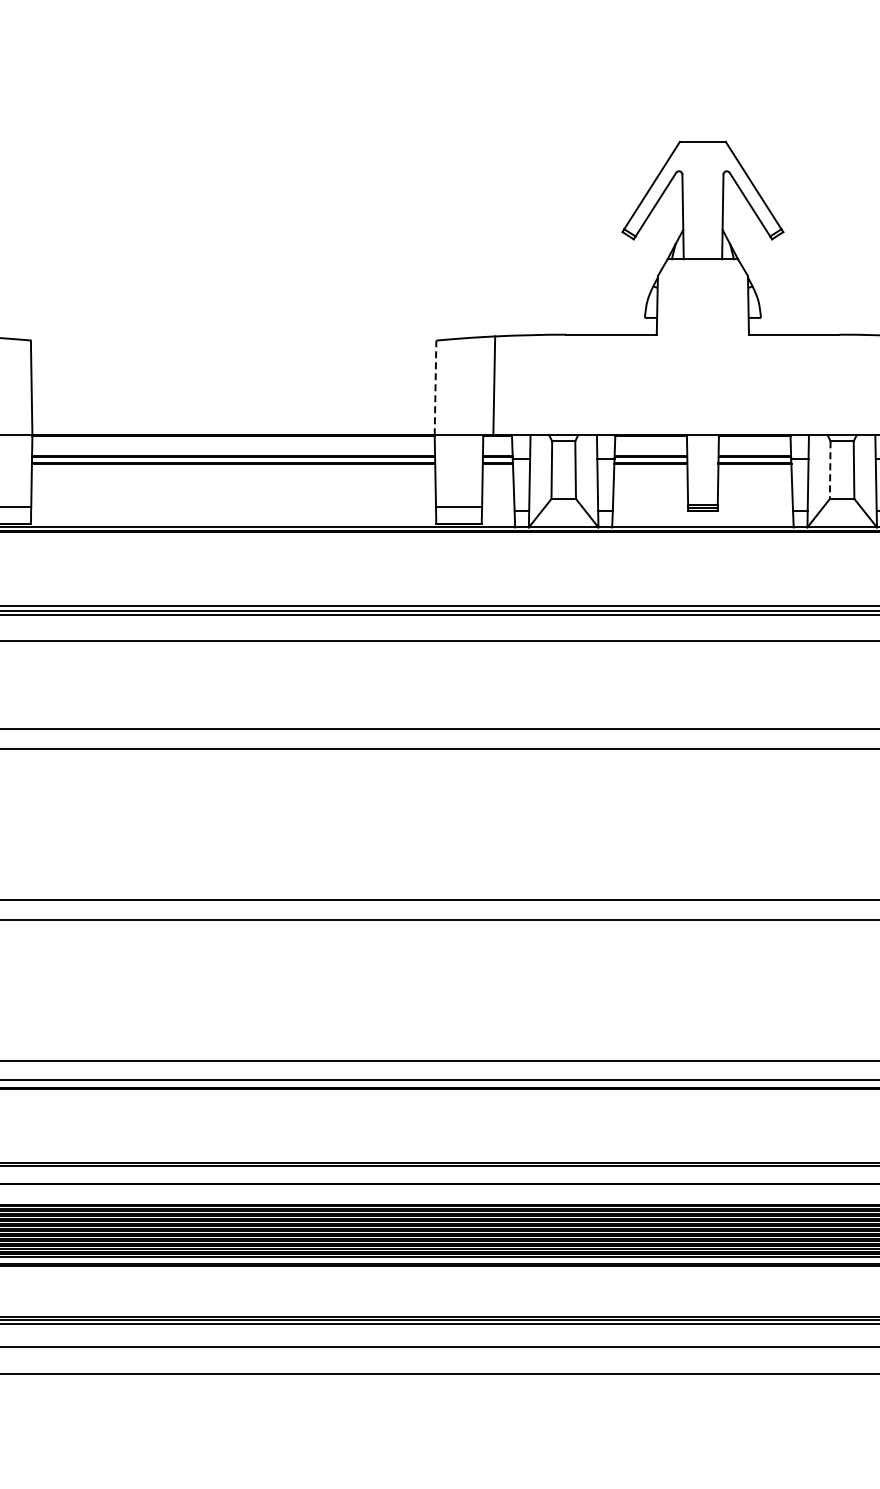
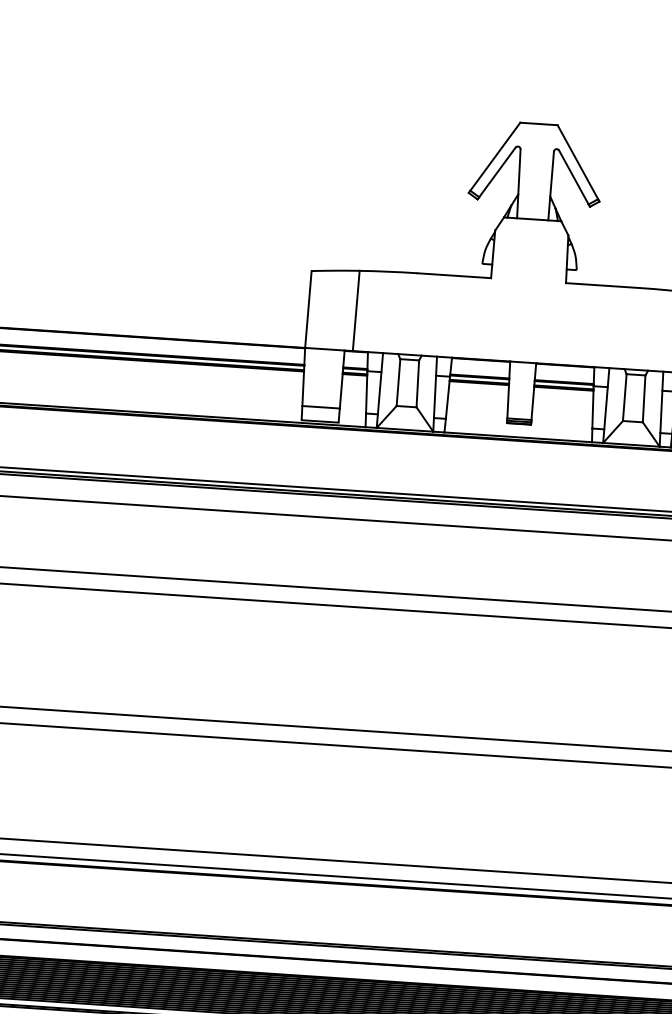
line: (435, 387) -> (308, 309), dashed -> solid
line: (830, 470) -> (624, 397), dashed -> solid

